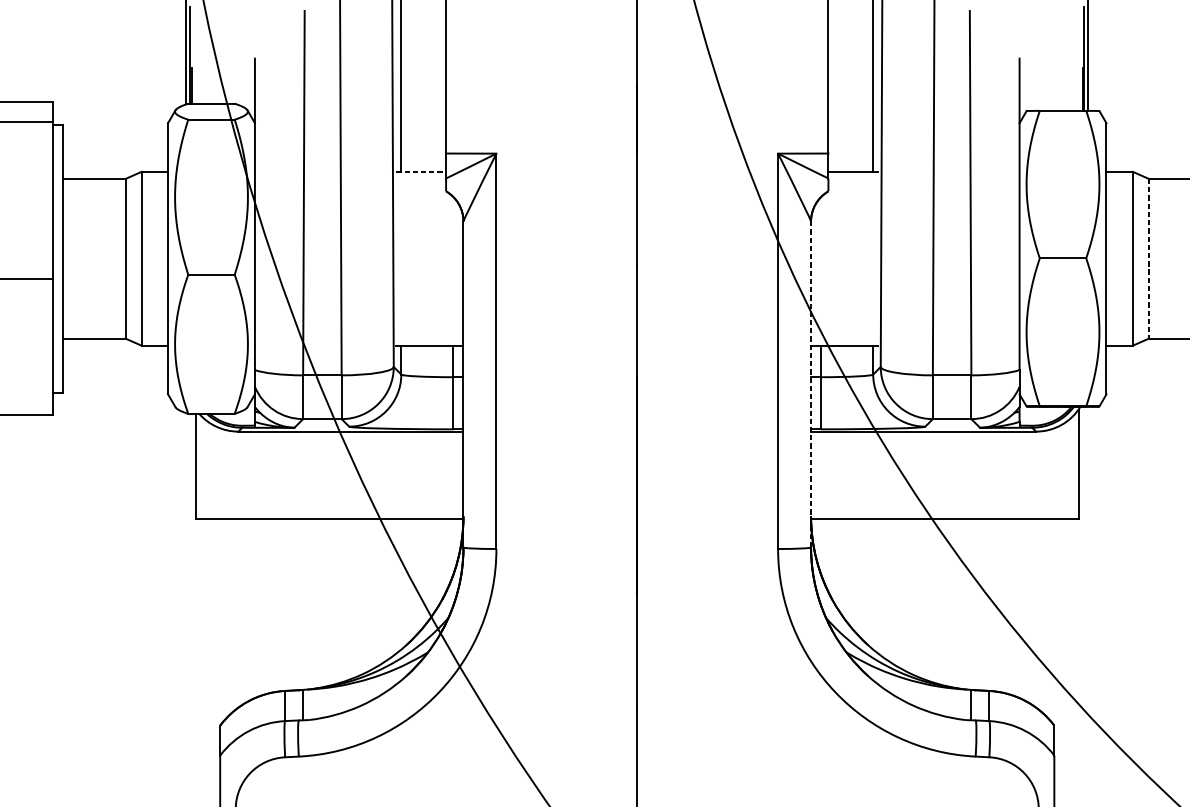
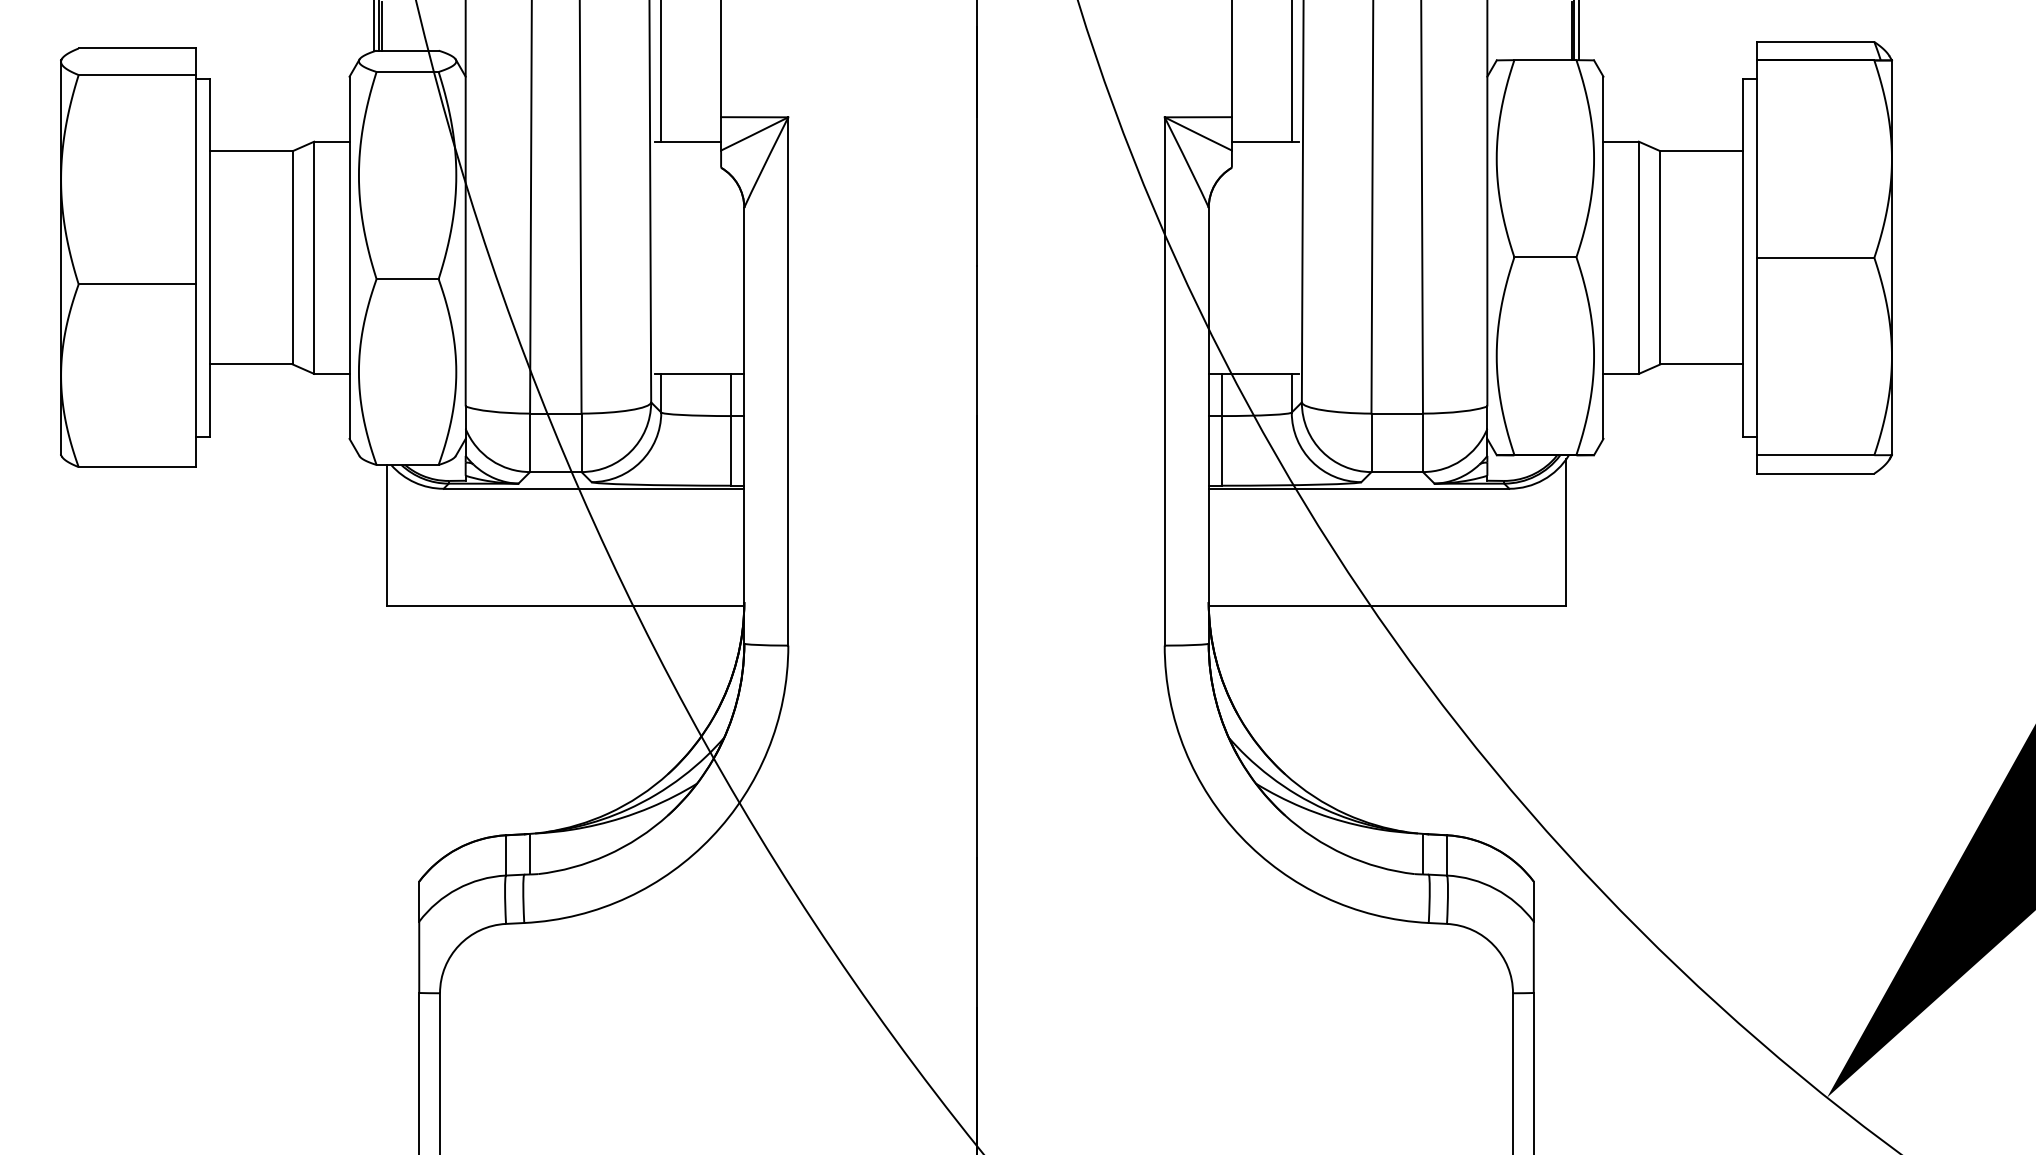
line: (421, 171) -> (688, 141), dashed -> solid
line: (1149, 258) -> (1660, 257), dashed -> solid
line: (810, 384) -> (1208, 425), dashed -> solid

